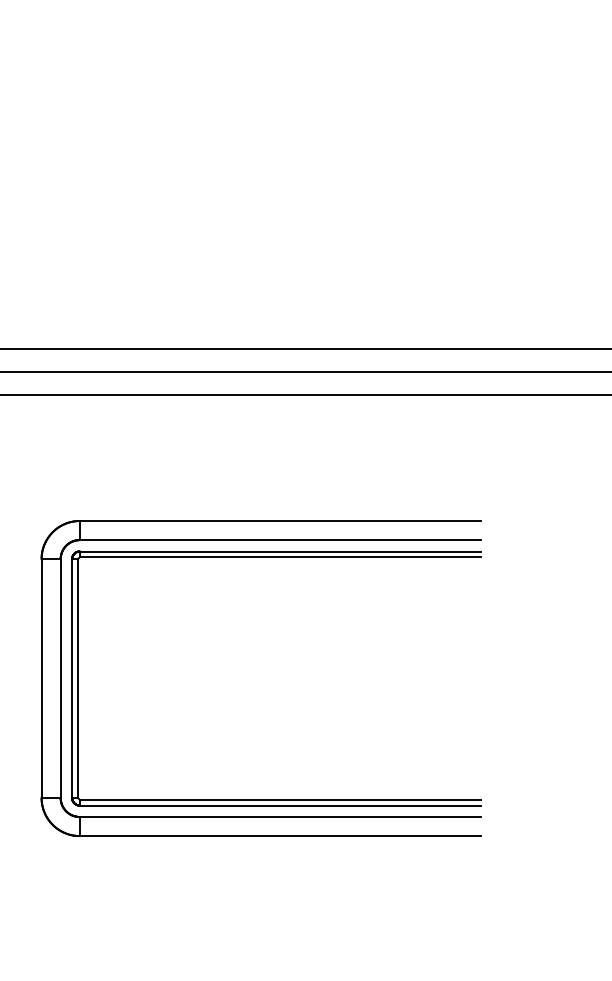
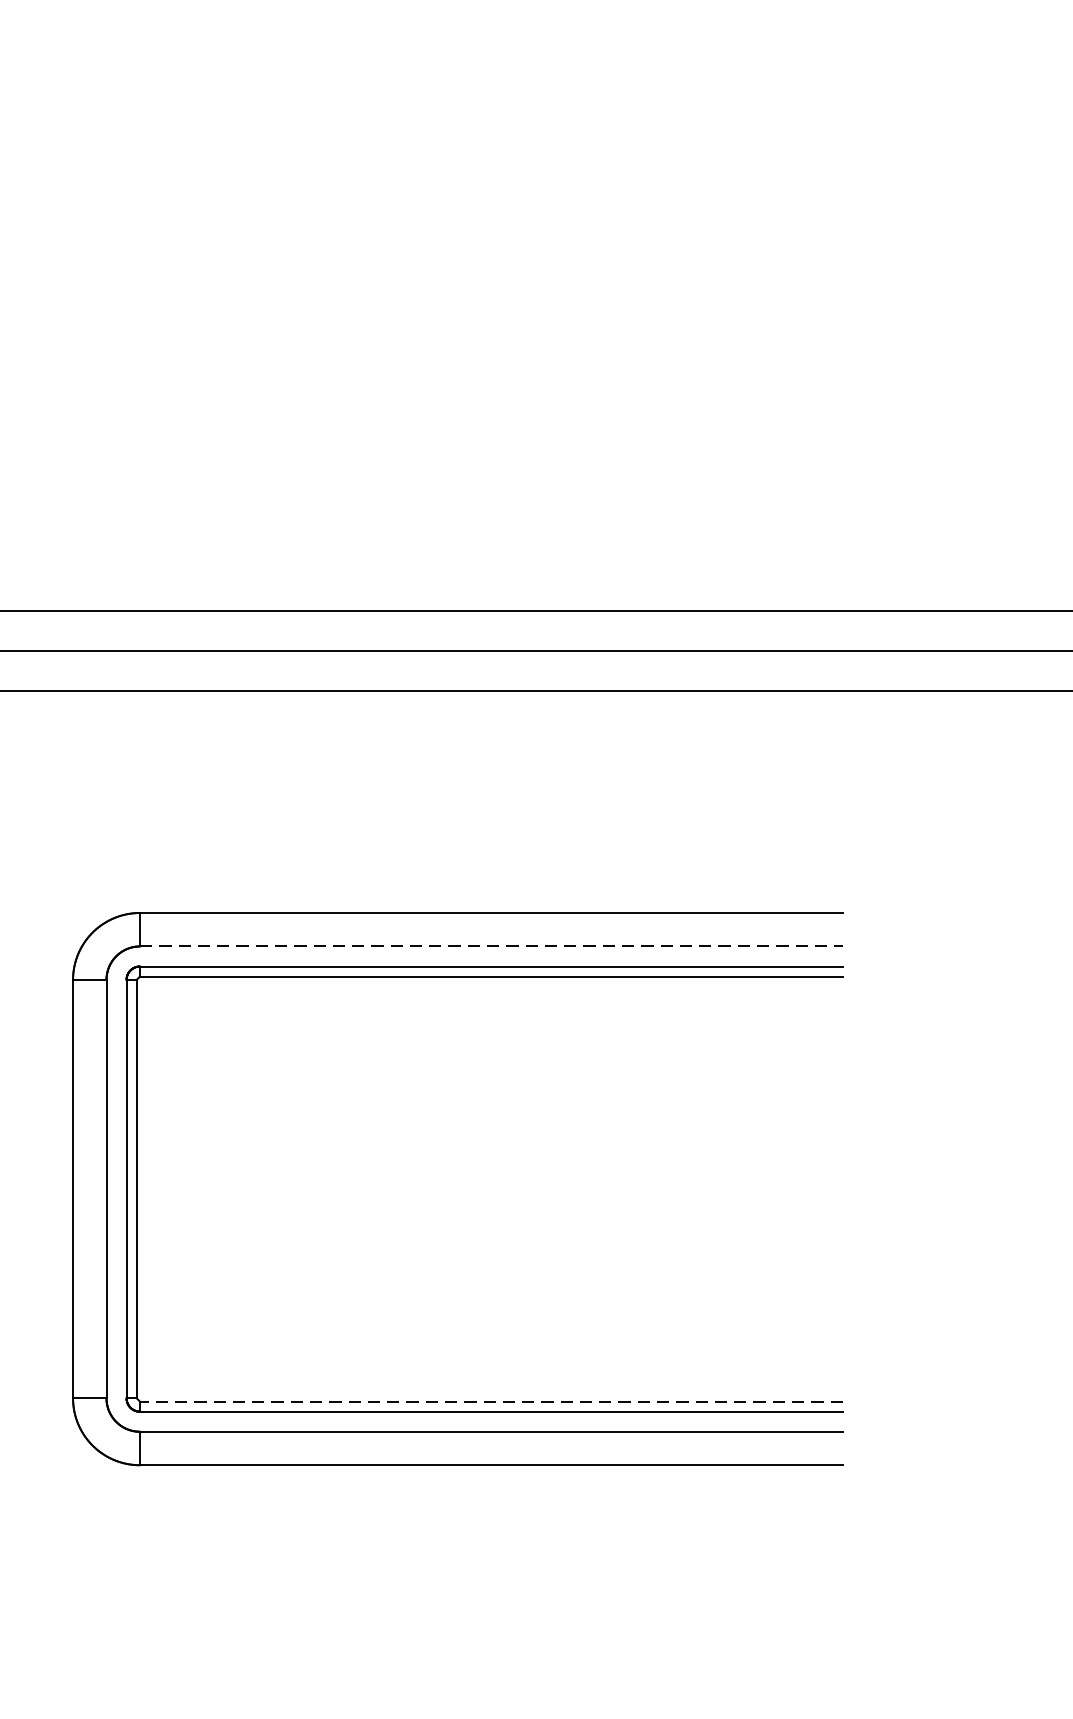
line: (280, 540) -> (491, 947), solid -> dashed
line: (279, 799) -> (490, 1401), solid -> dashed

